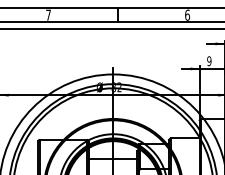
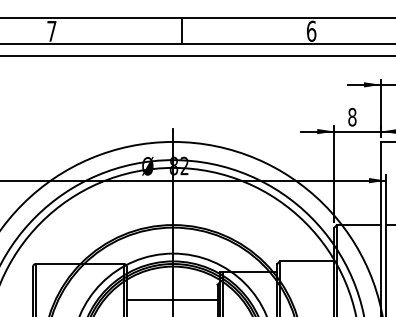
text: (209, 61) -> (352, 117), 9 -> 8

